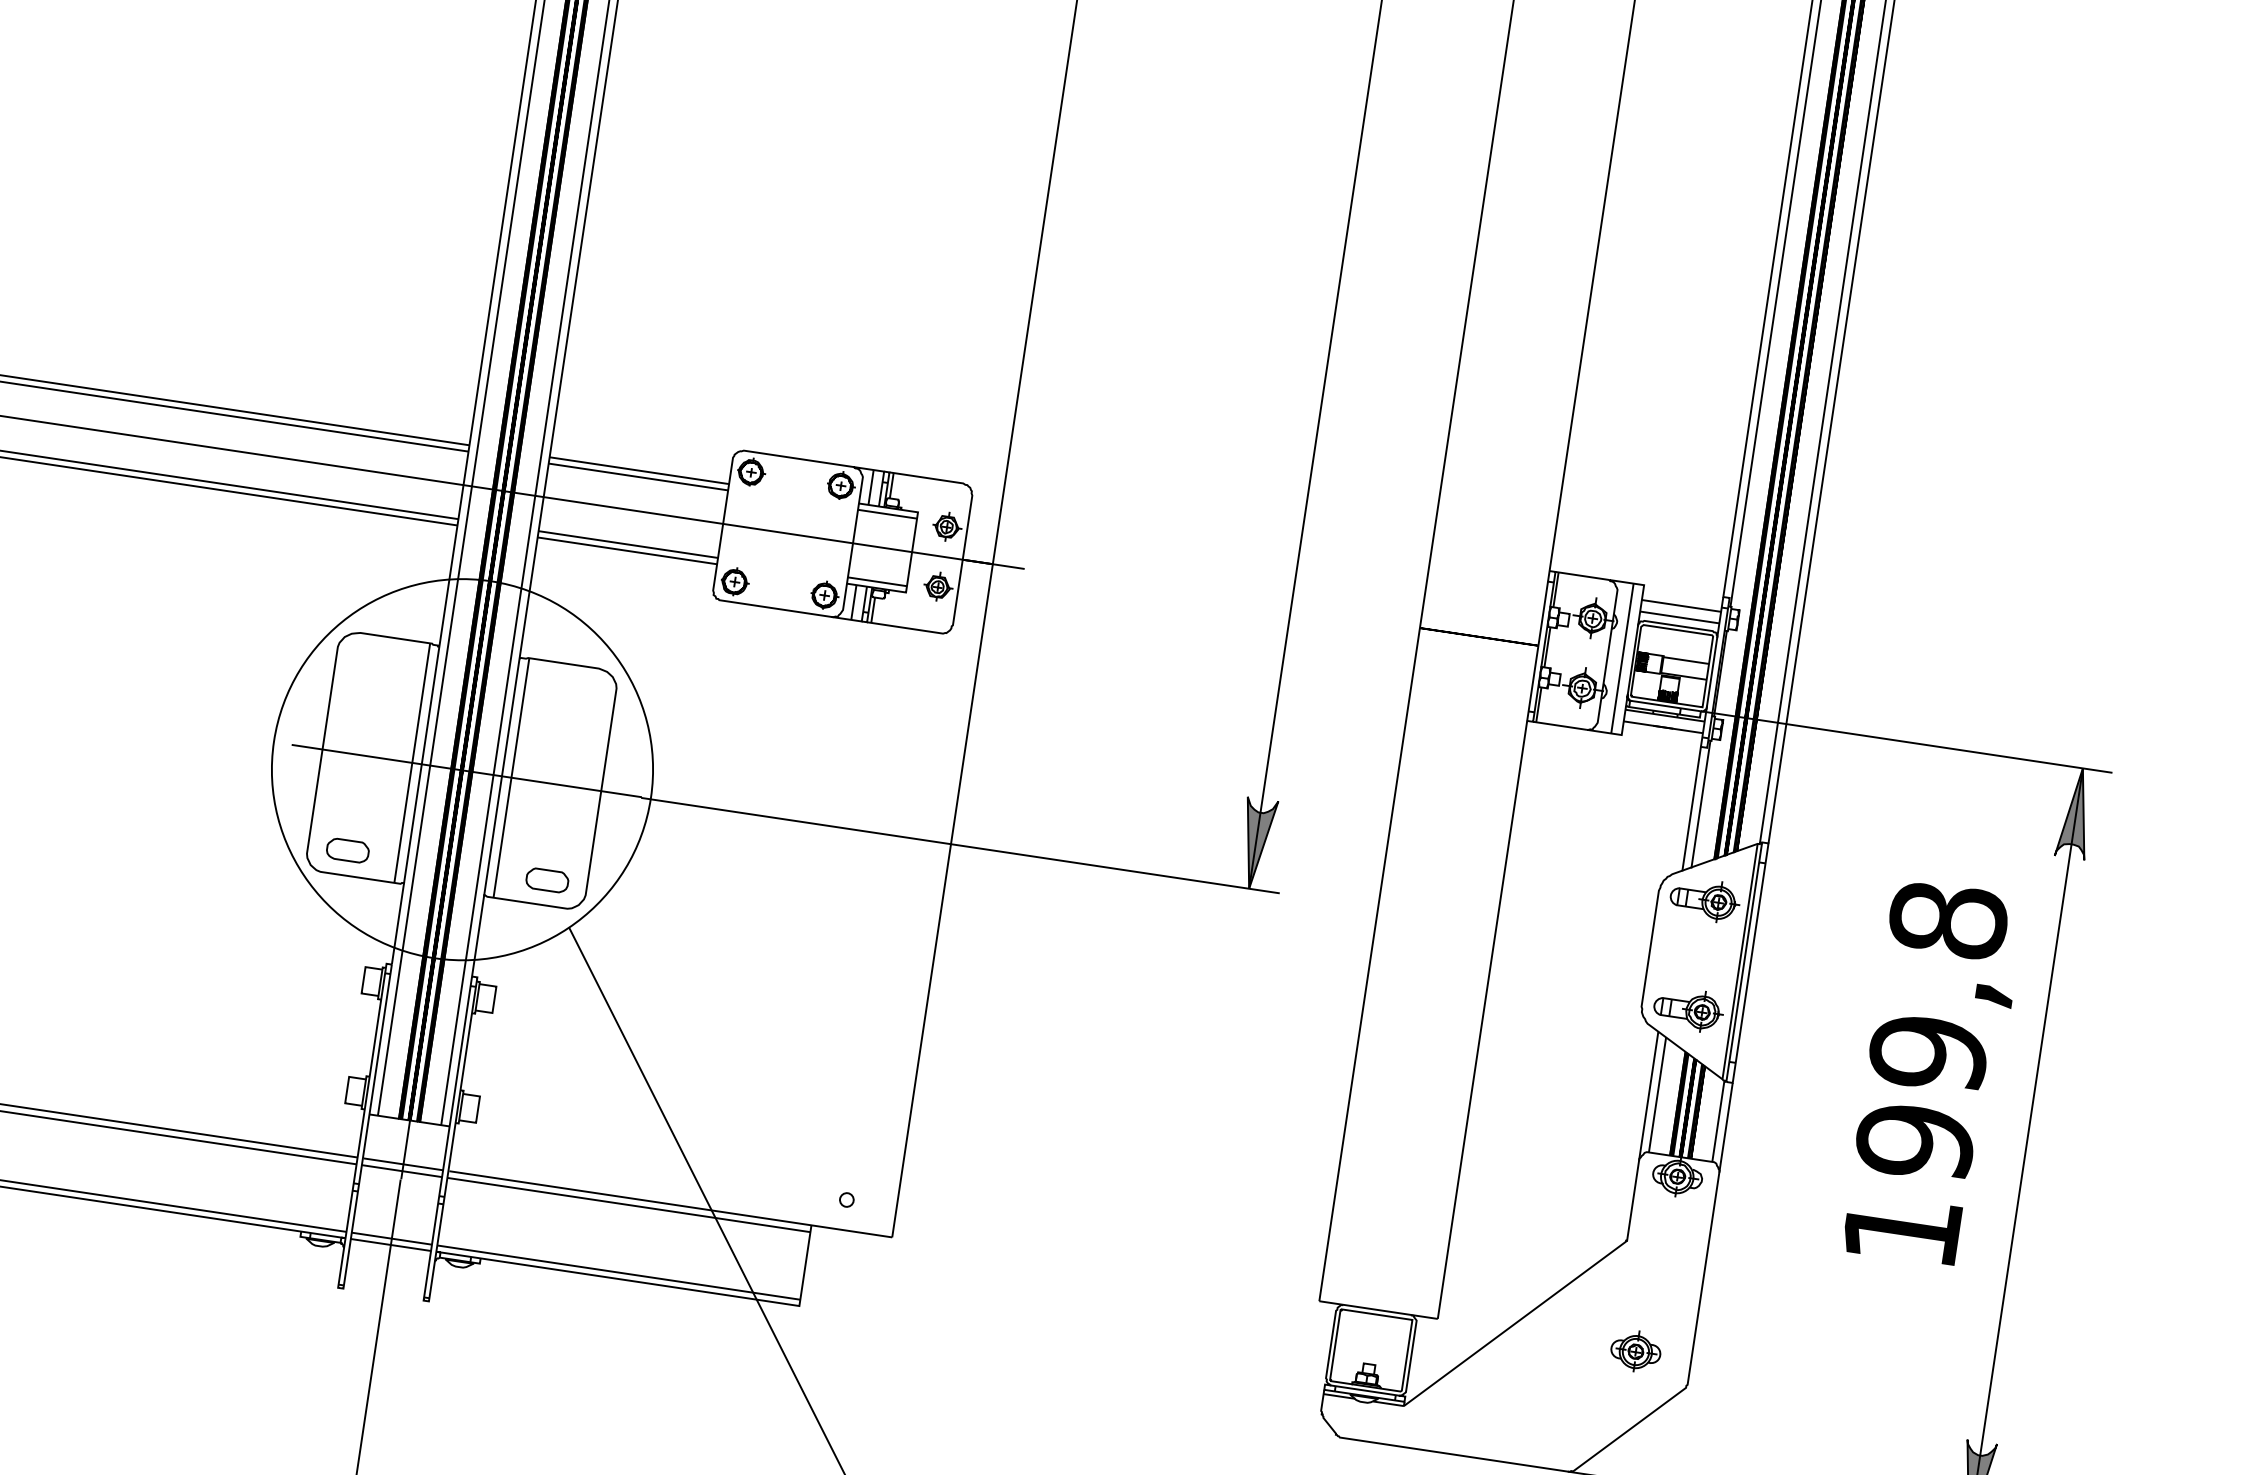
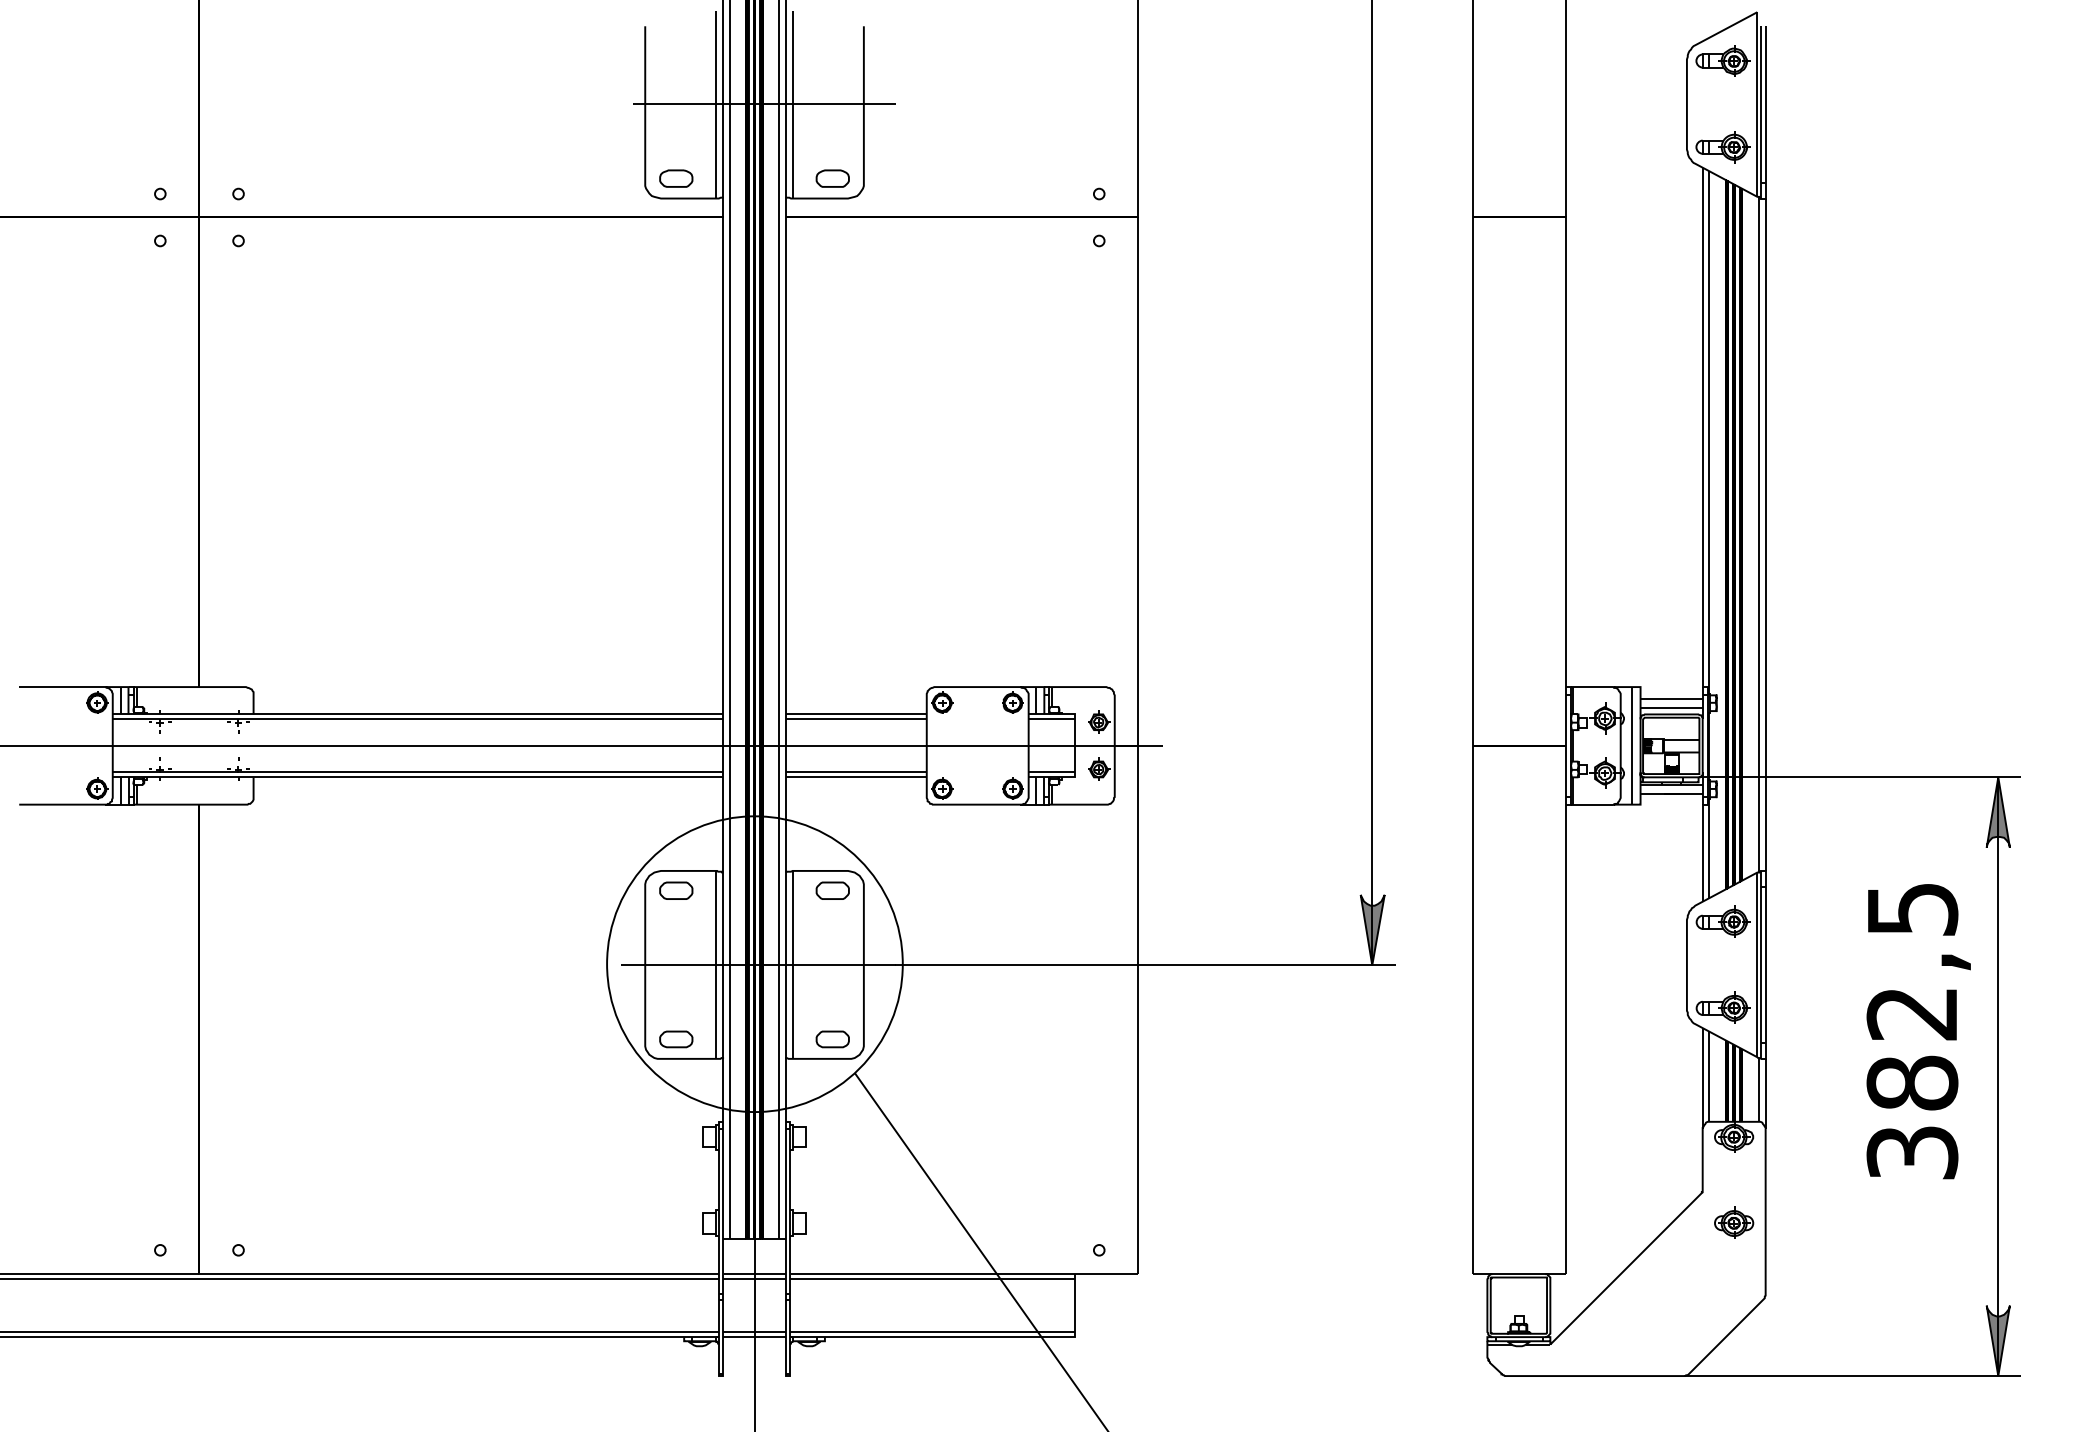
part: (376, 660) -> (676, 890), added
part: (575, 690) -> (832, 890), added
text: (1925, 1074) -> (1912, 1030), 199,8 -> 382,5
part: (1636, 1350) -> (1734, 1222), moved

